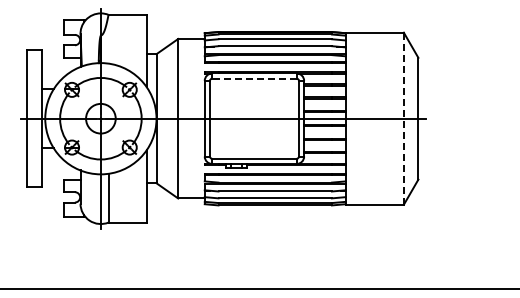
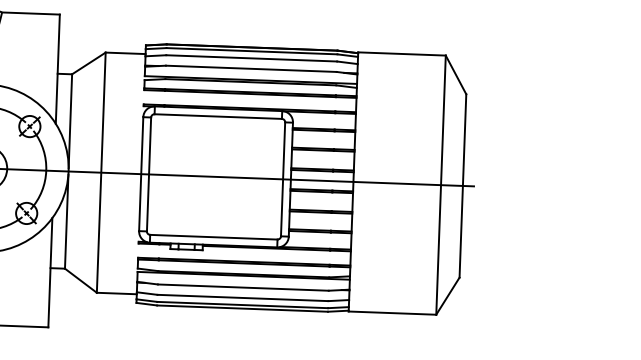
line: (253, 78) -> (216, 116), dashed -> solid
line: (403, 118) -> (440, 184), dashed -> solid

